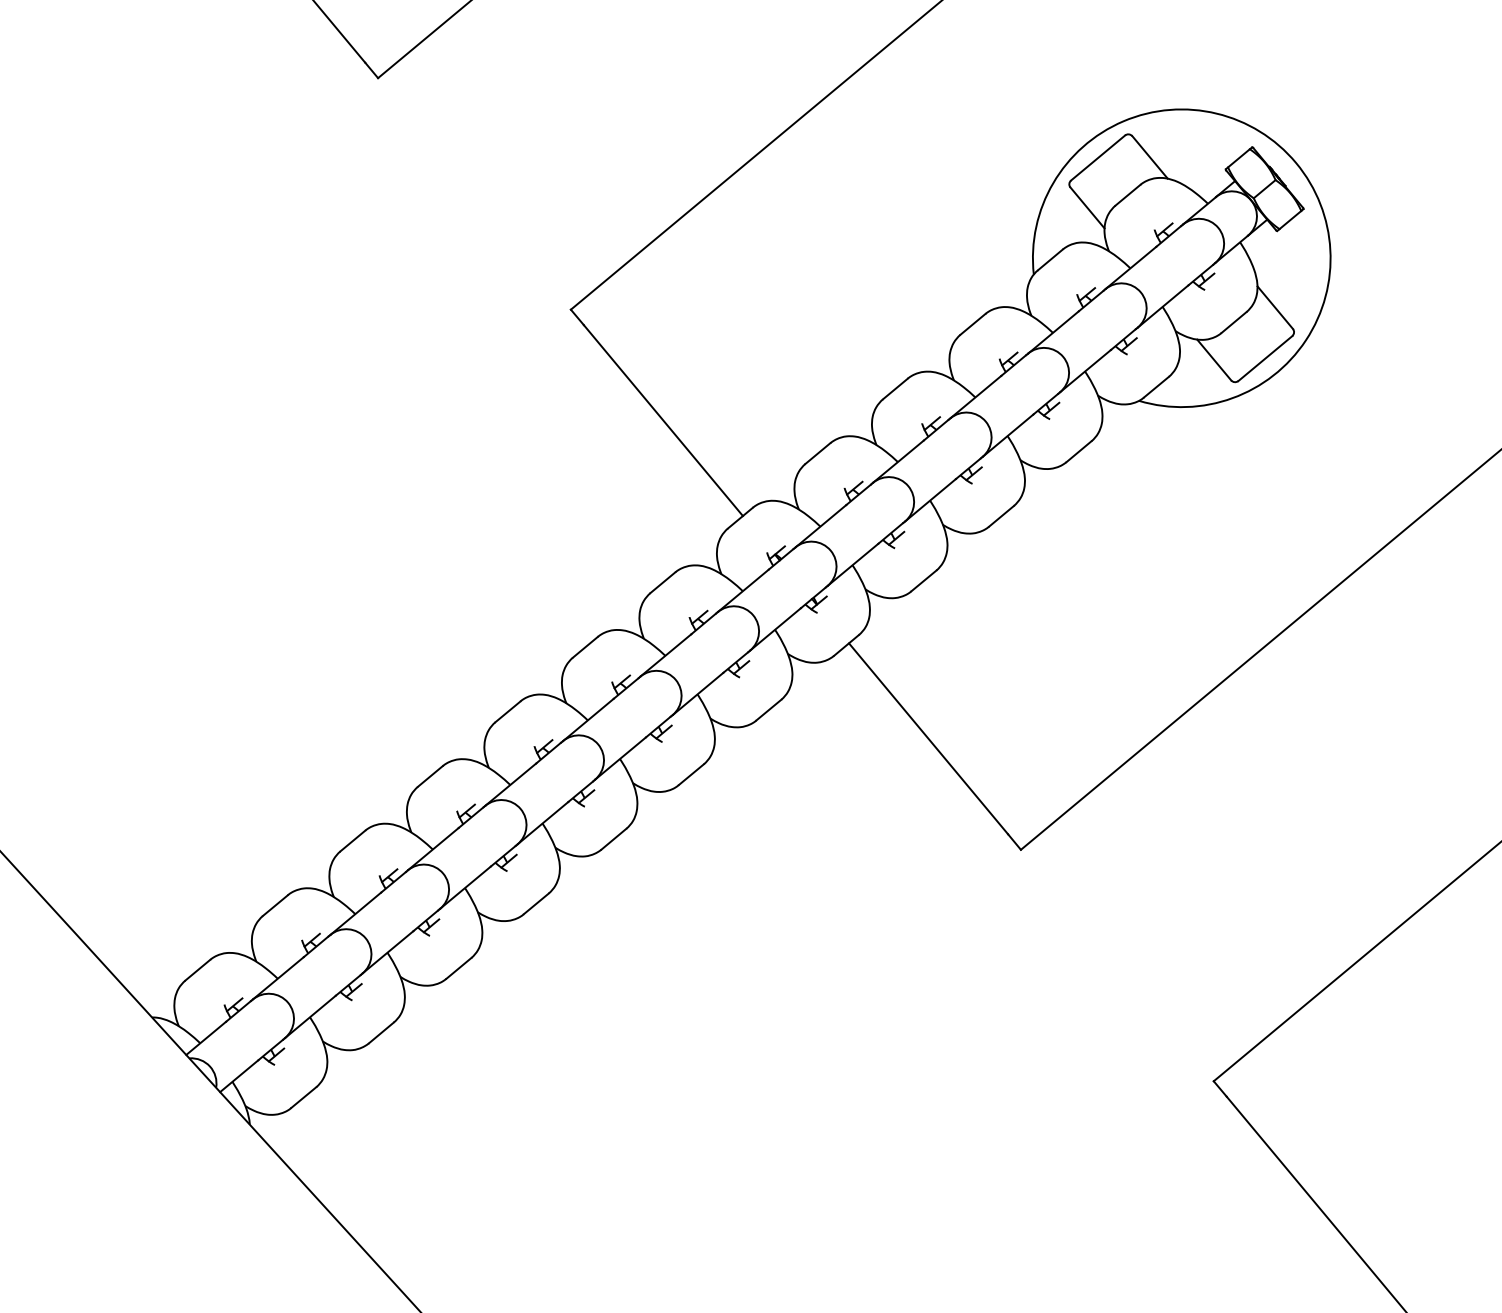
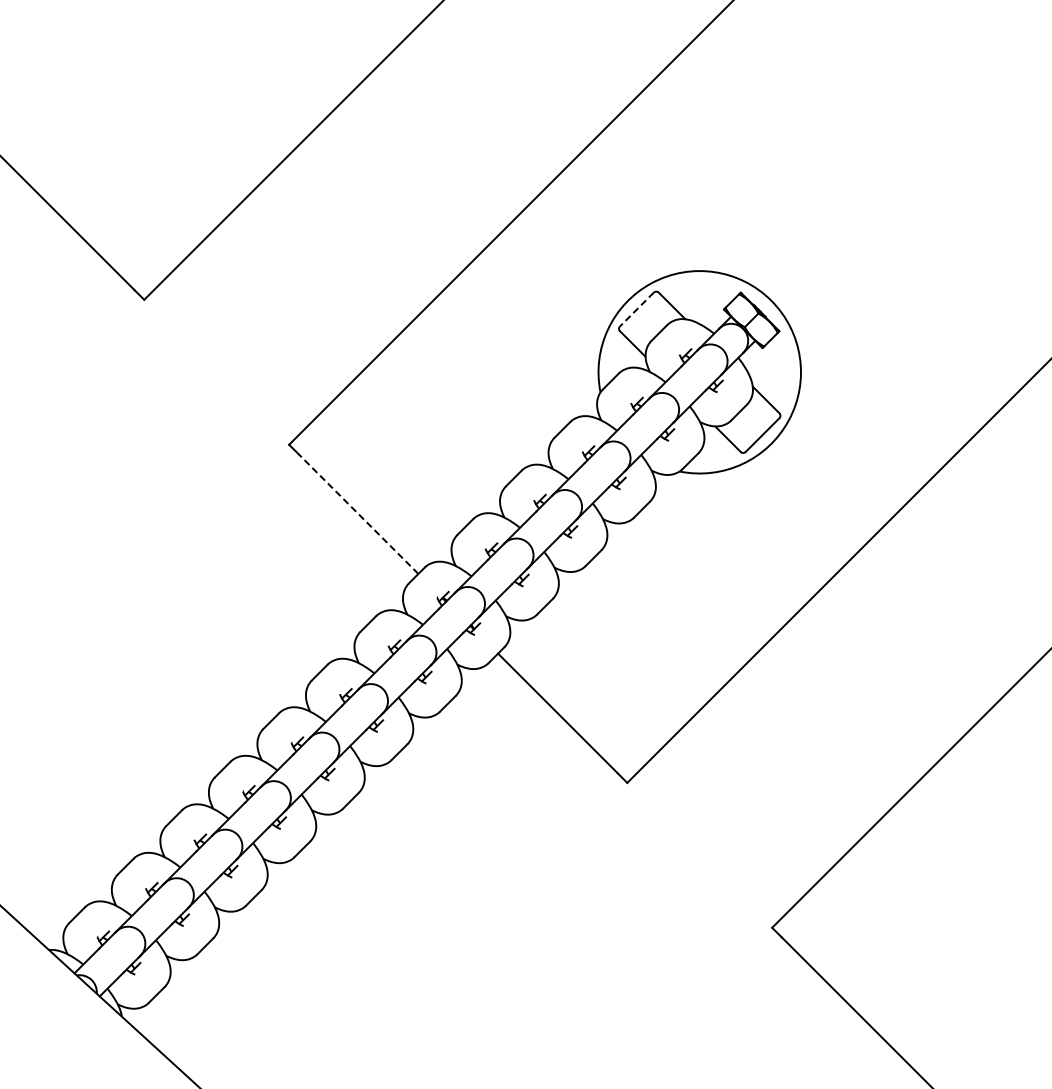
line: (1097, 157) -> (636, 309), solid -> dashed
line: (663, 421) -> (358, 514), solid -> dashed

